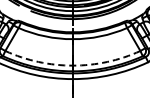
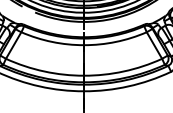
arc: (72, 65) -> (83, 75), dashed -> solid

